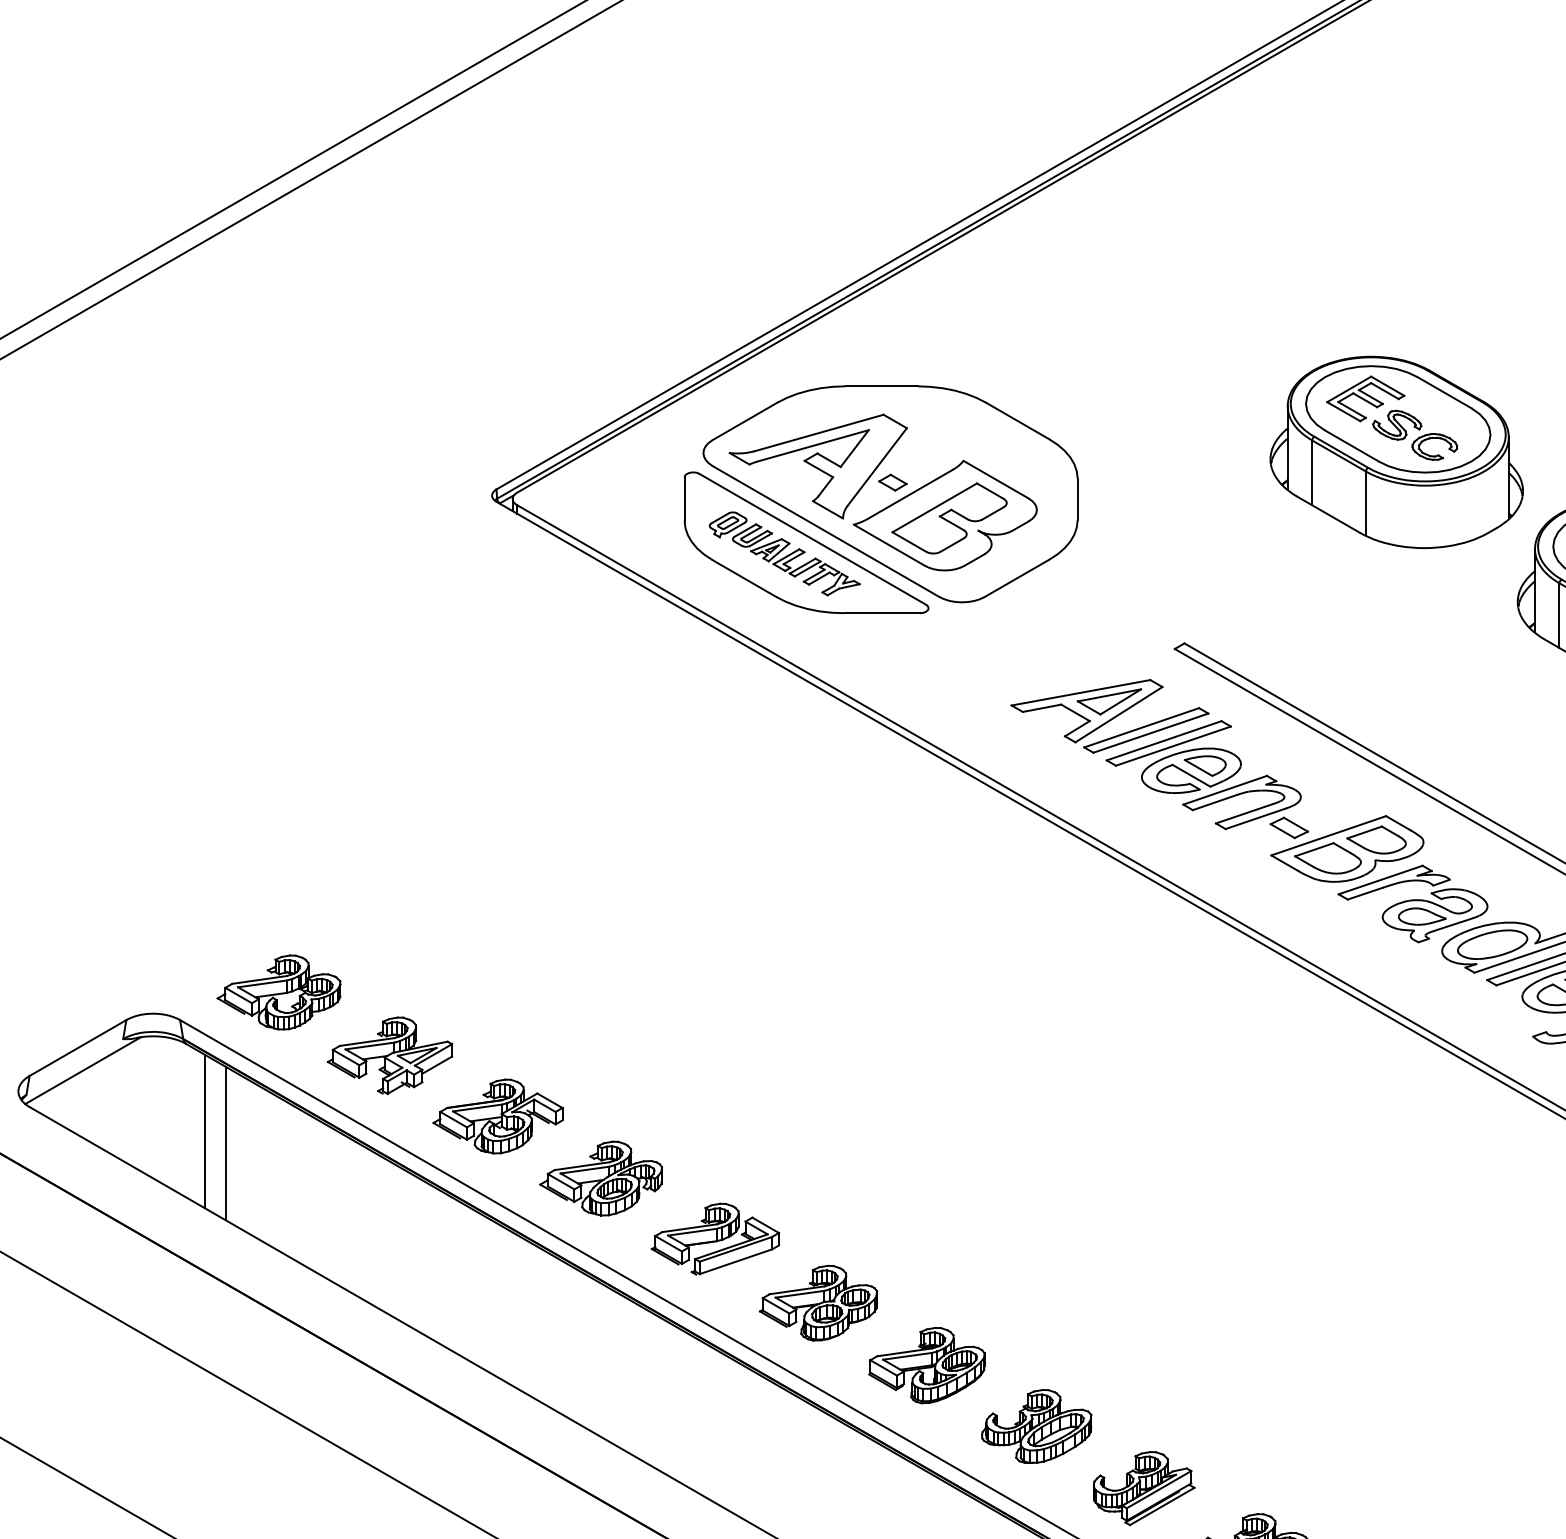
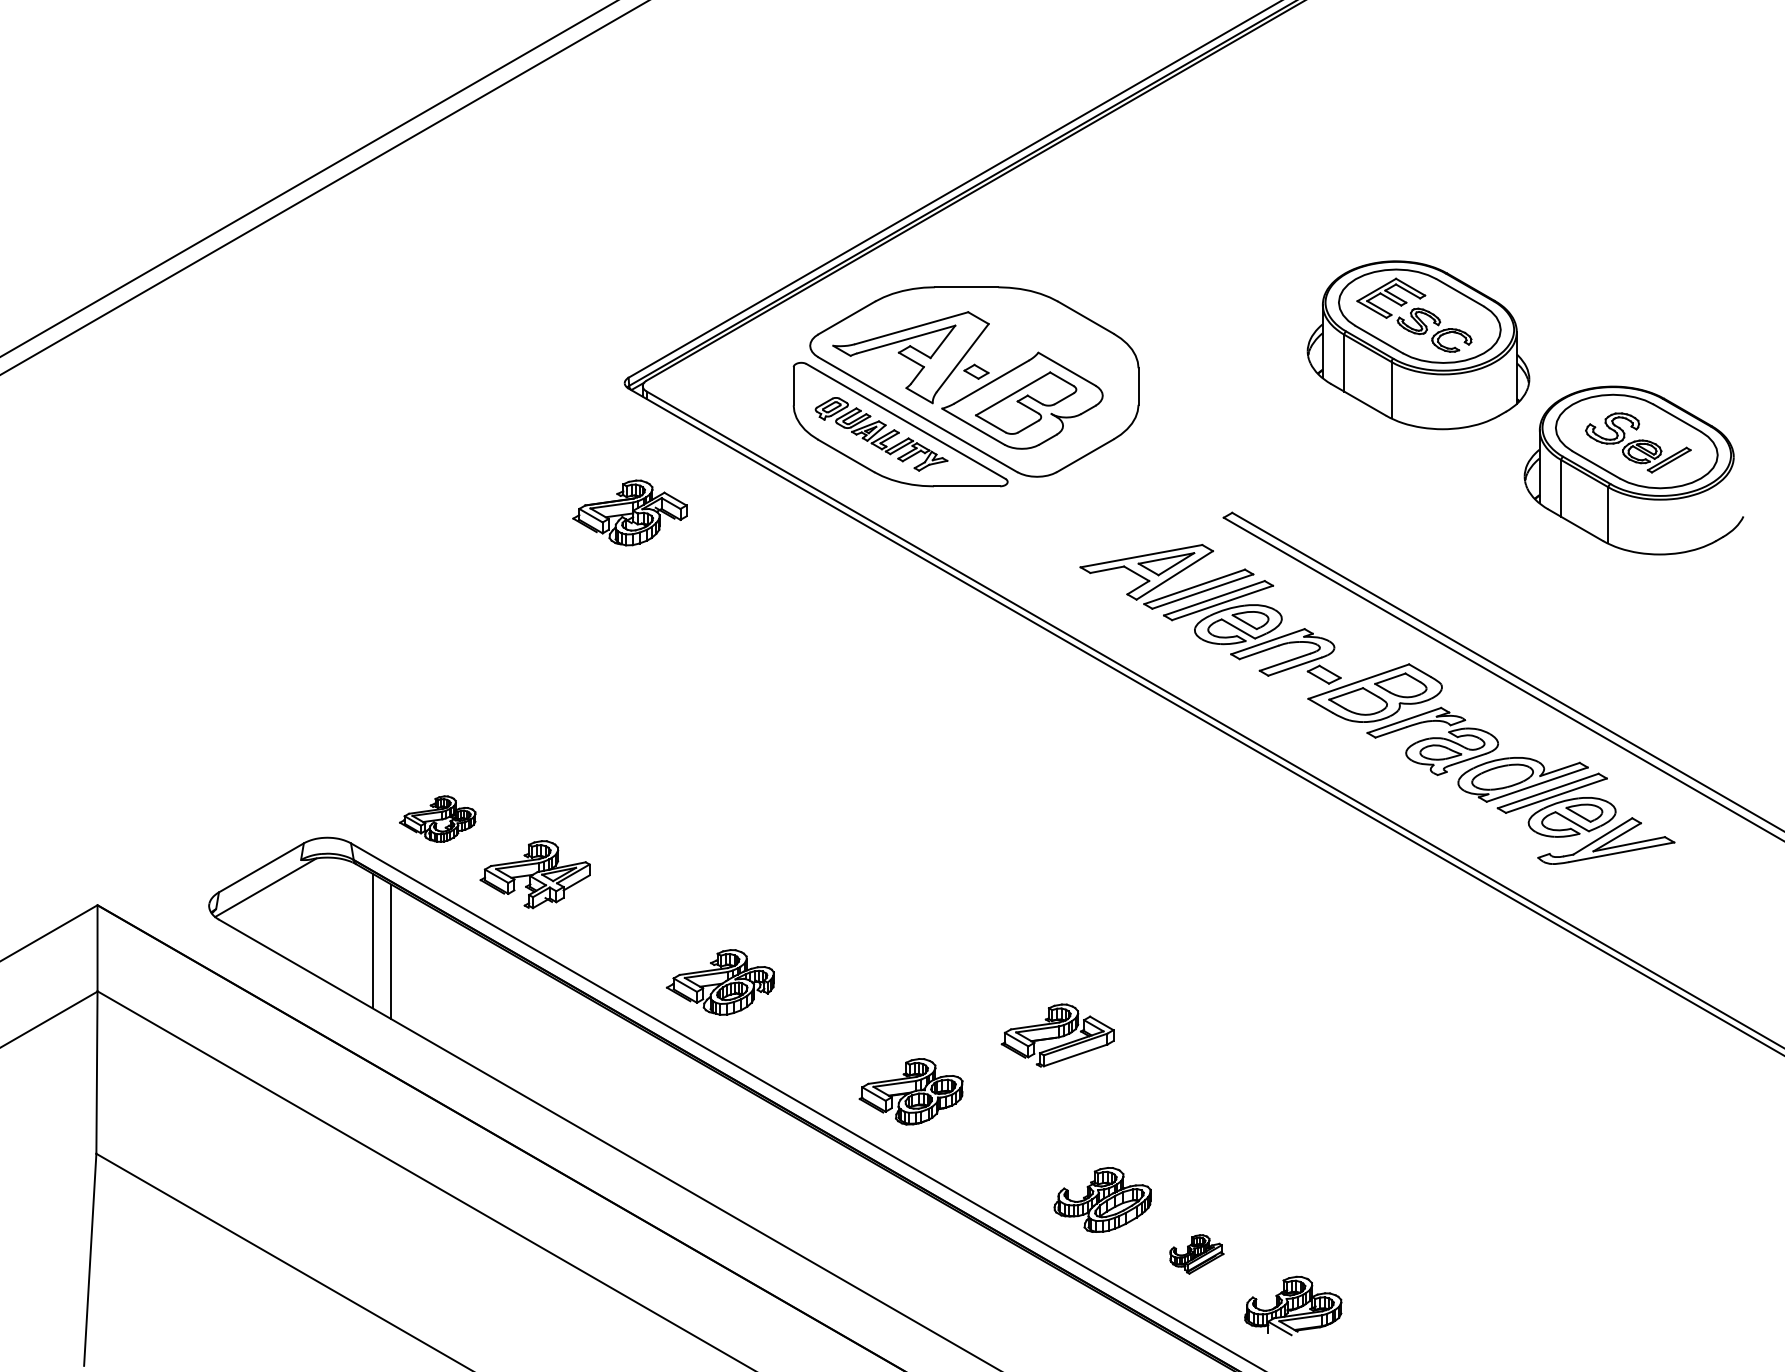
part: (278, 991) -> (437, 818), size x0.7
part: (497, 1115) -> (629, 512), moved
part: (715, 1239) -> (1057, 1035), moved
part: (926, 1365) -> (1005, 1146), removed
part: (1143, 1488) -> (1196, 1254), size x0.6

